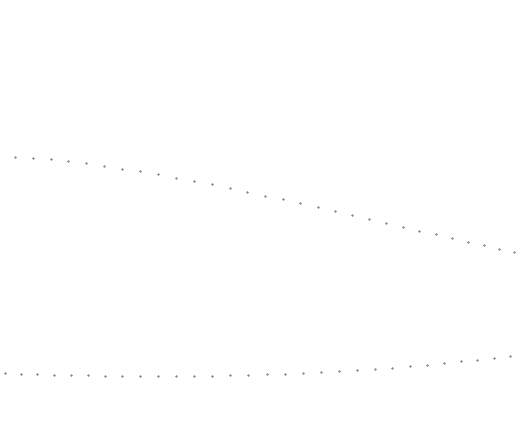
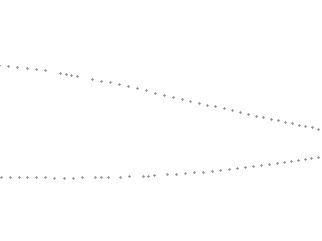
part: (167, 176) -> (68, 74), size x0.6
part: (322, 371) -> (148, 175), size x0.6
part: (231, 375) -> (101, 177), size x0.7

